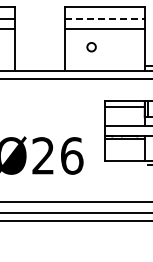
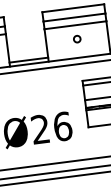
line: (104, 19) -> (74, 17), dashed -> solid
circle: (91, 47) -> (77, 39), moved
line: (39, 65) -> (28, 59), added

